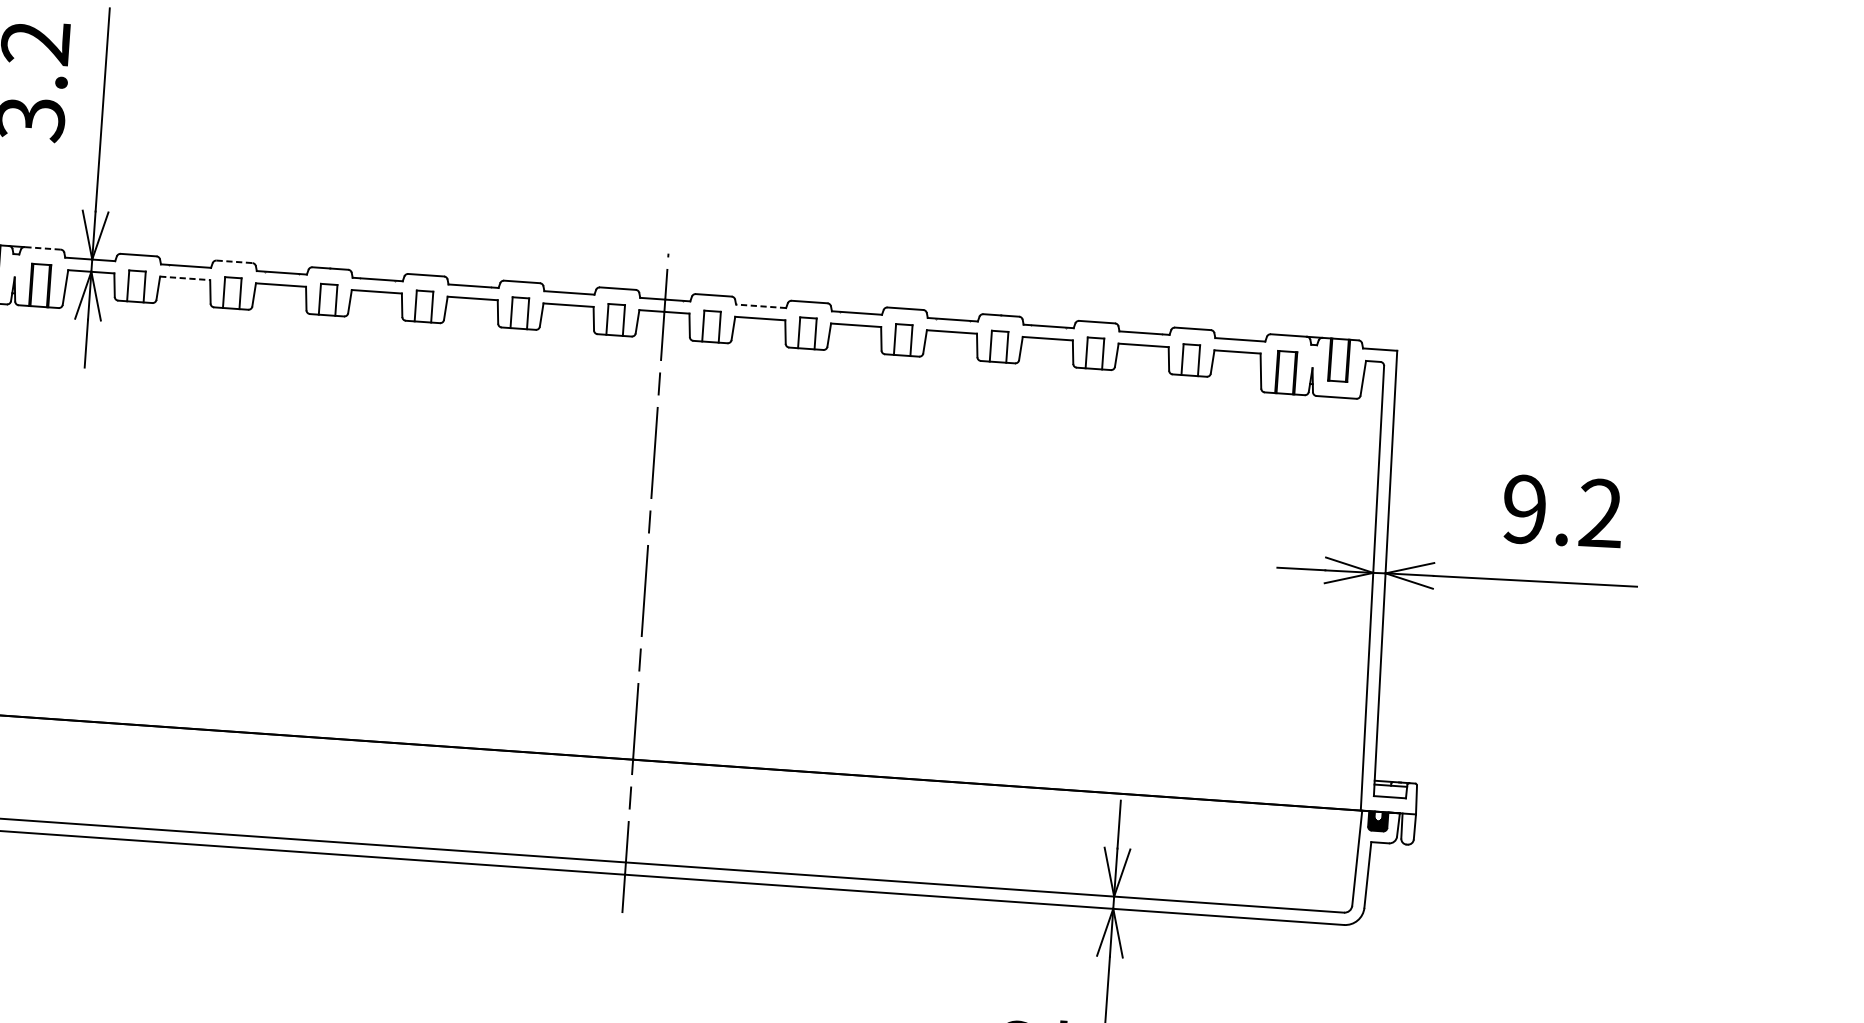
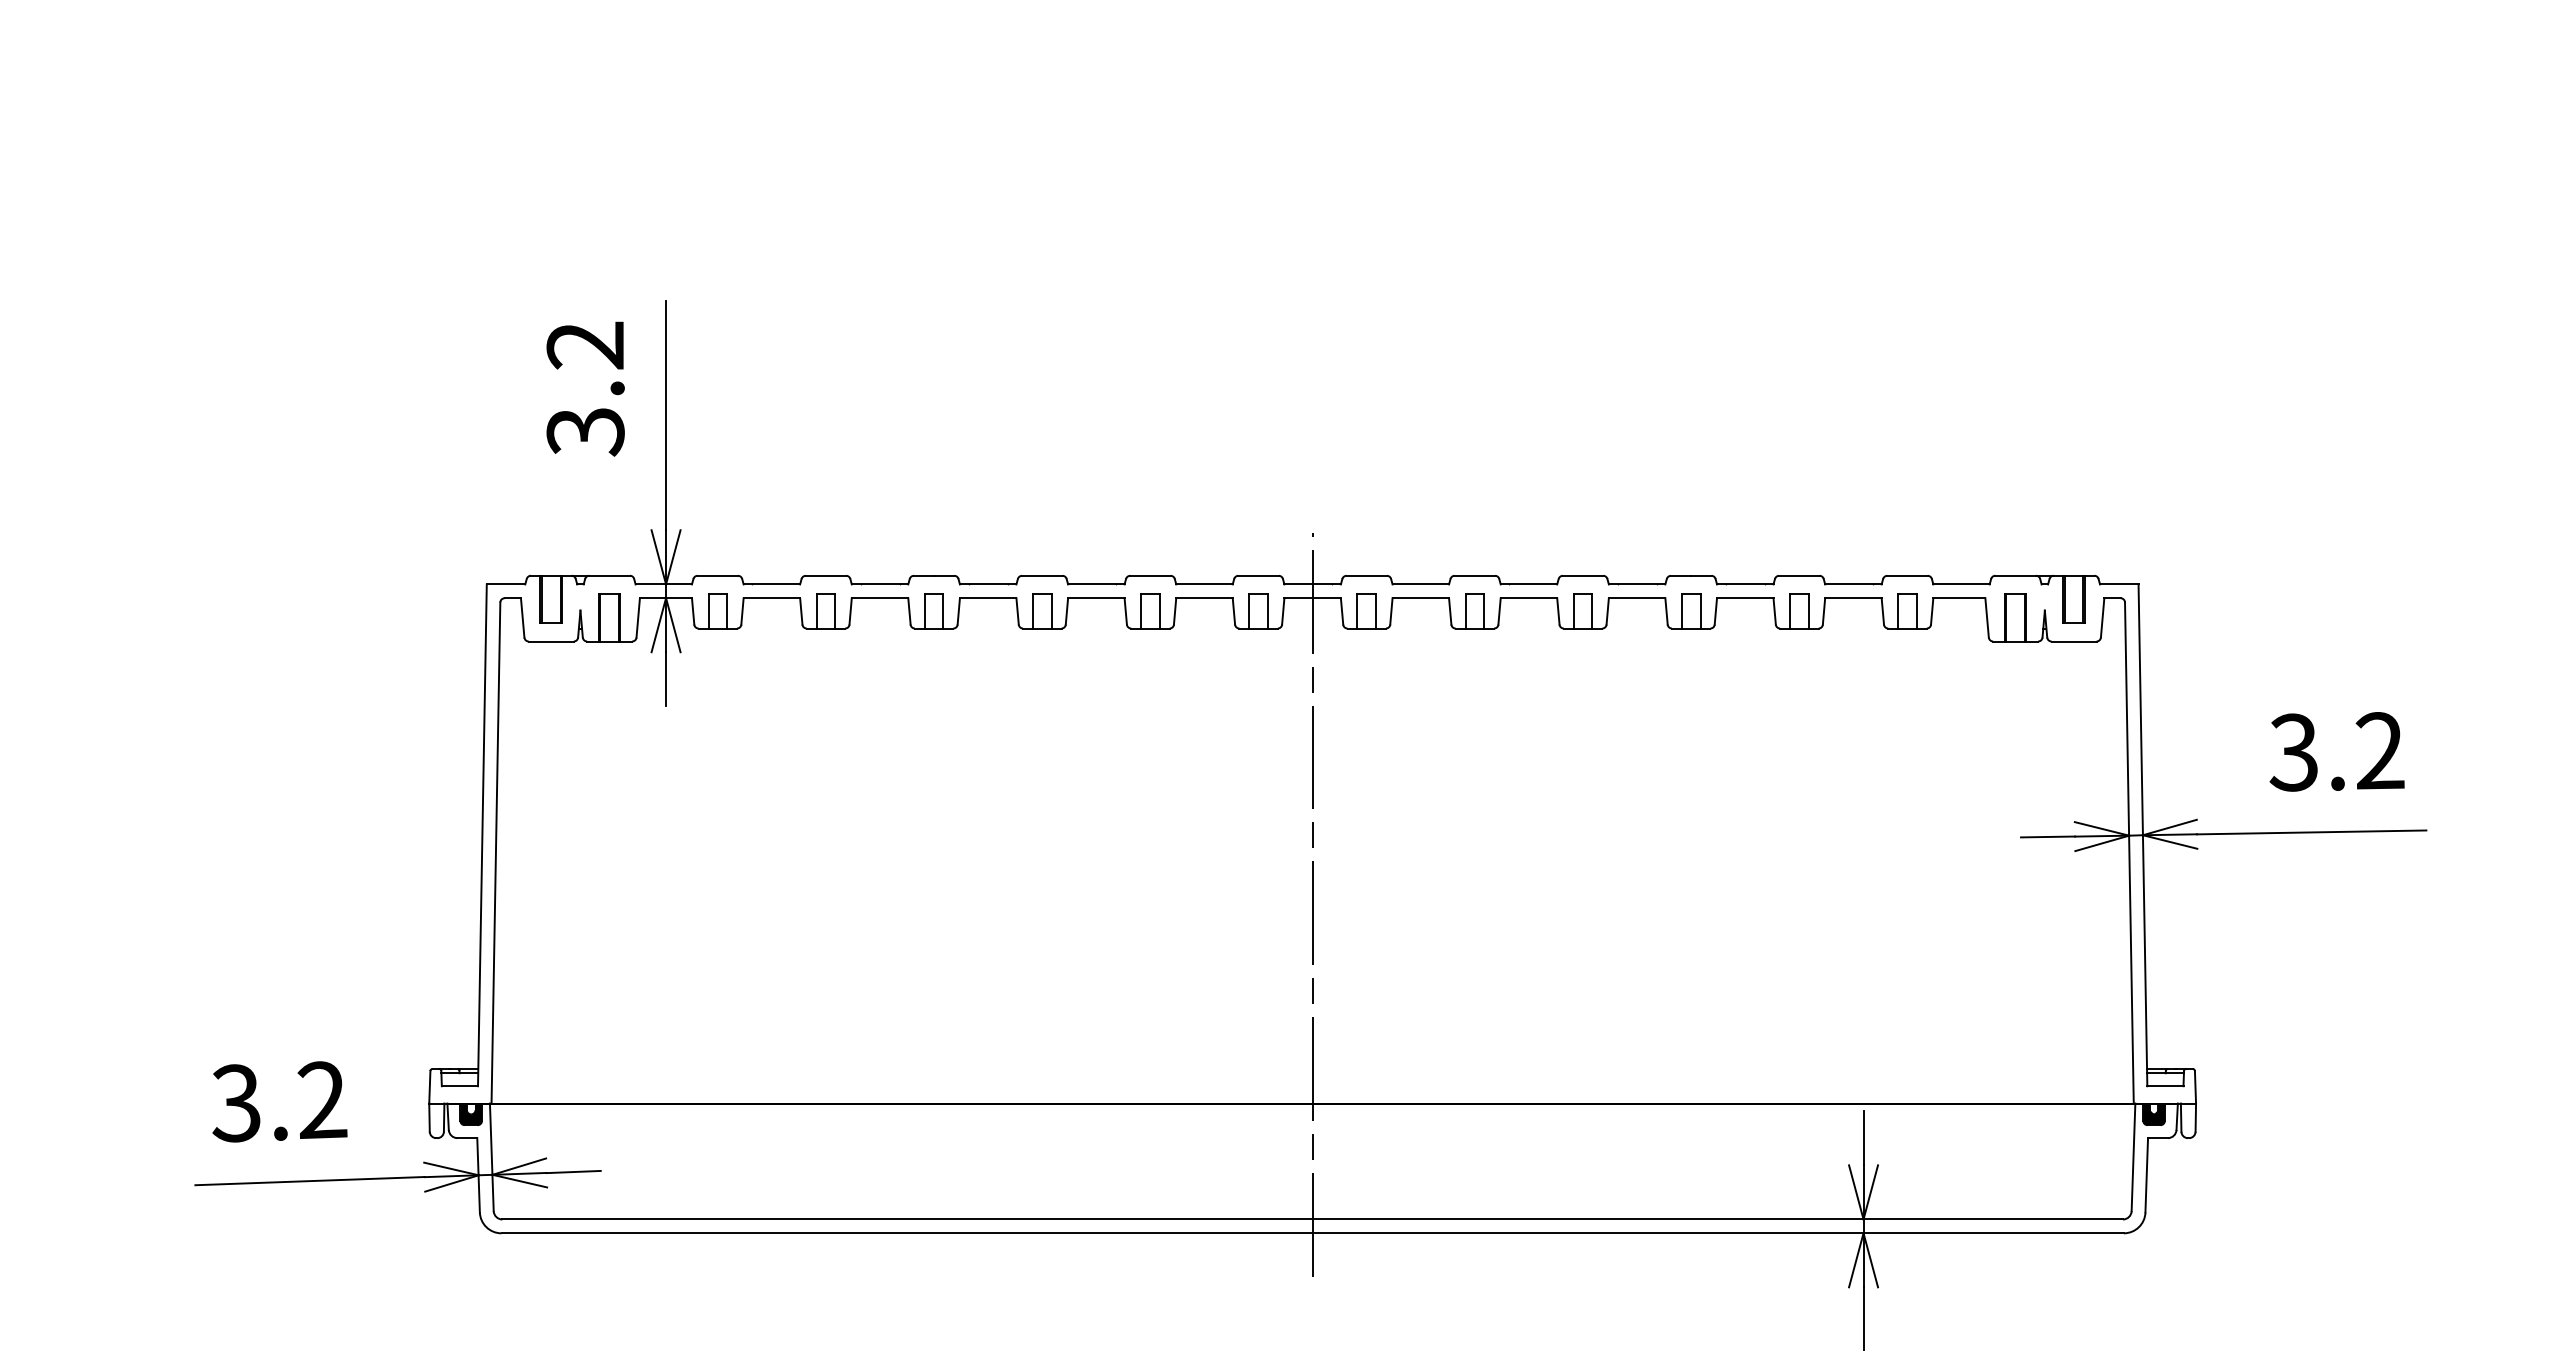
line: (42, 248) -> (609, 575), dashed -> solid
line: (234, 261) -> (826, 575), dashed -> solid
line: (185, 278) -> (772, 598), dashed -> solid
line: (760, 306) -> (1420, 584), dashed -> solid
text: (1524, 509) -> (2293, 752), 9.2 -> 3.2

